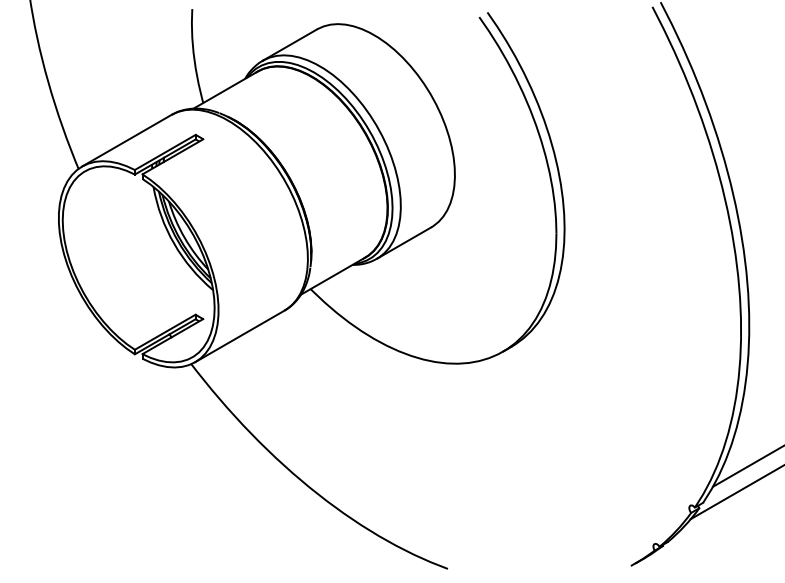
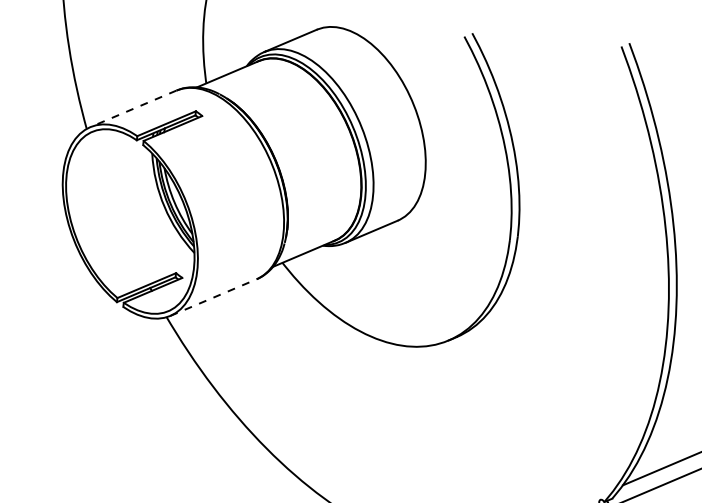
line: (126, 140) -> (133, 108), solid -> dashed
line: (239, 336) -> (213, 297), solid -> dashed

